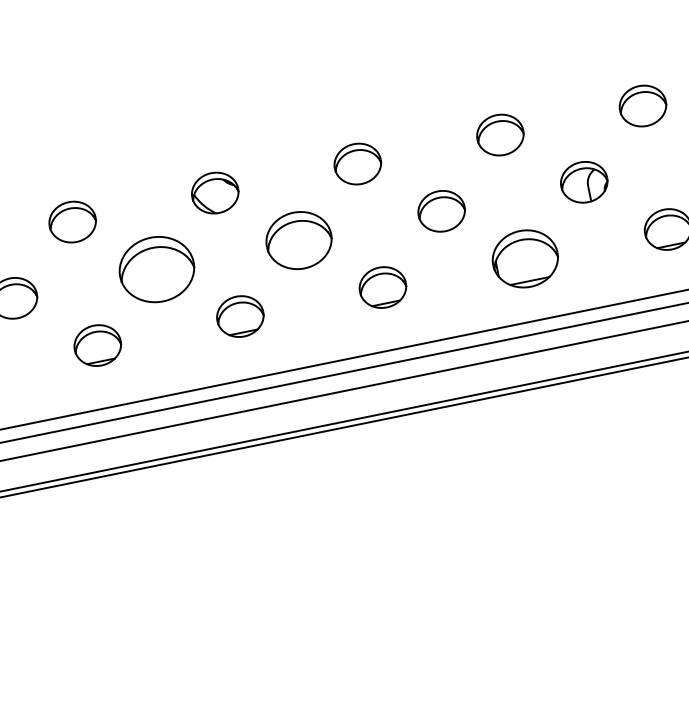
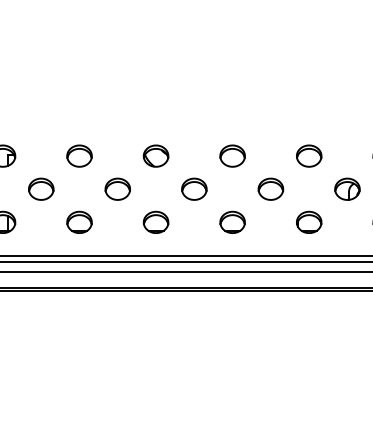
part: (299, 238) -> (194, 188), size x0.71
part: (525, 256) -> (309, 221), size x0.71
part: (155, 267) -> (117, 188), size x0.62

